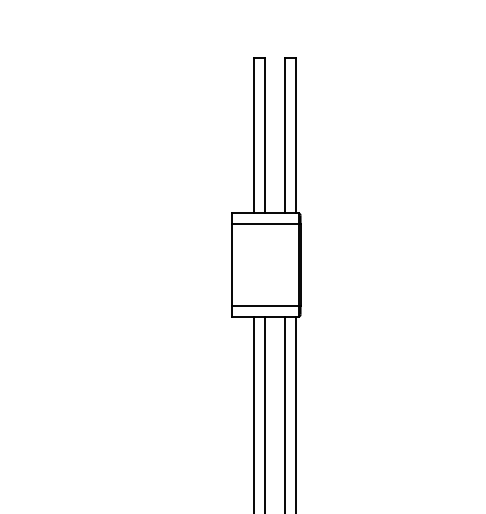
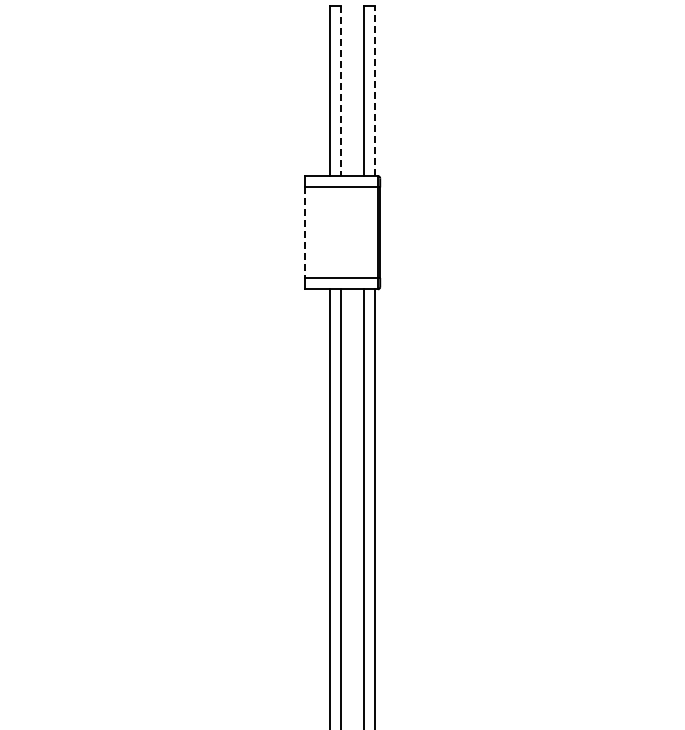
line: (295, 135) -> (374, 90), solid -> dashed
line: (265, 136) -> (341, 91), solid -> dashed
line: (231, 265) -> (304, 233), solid -> dashed

